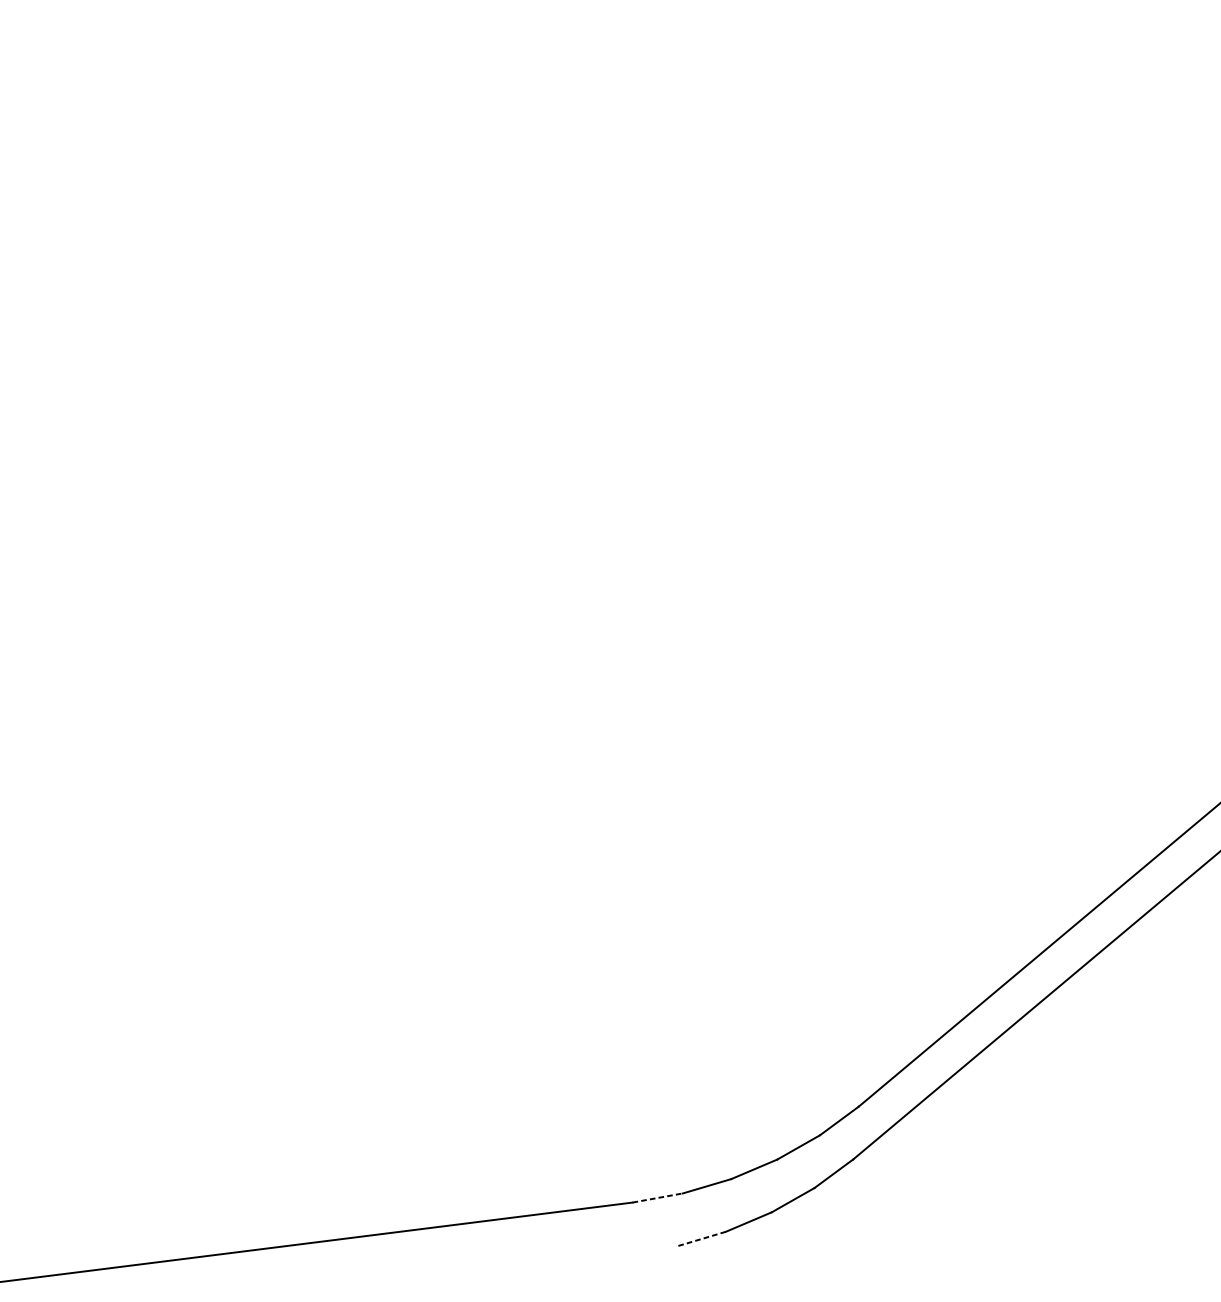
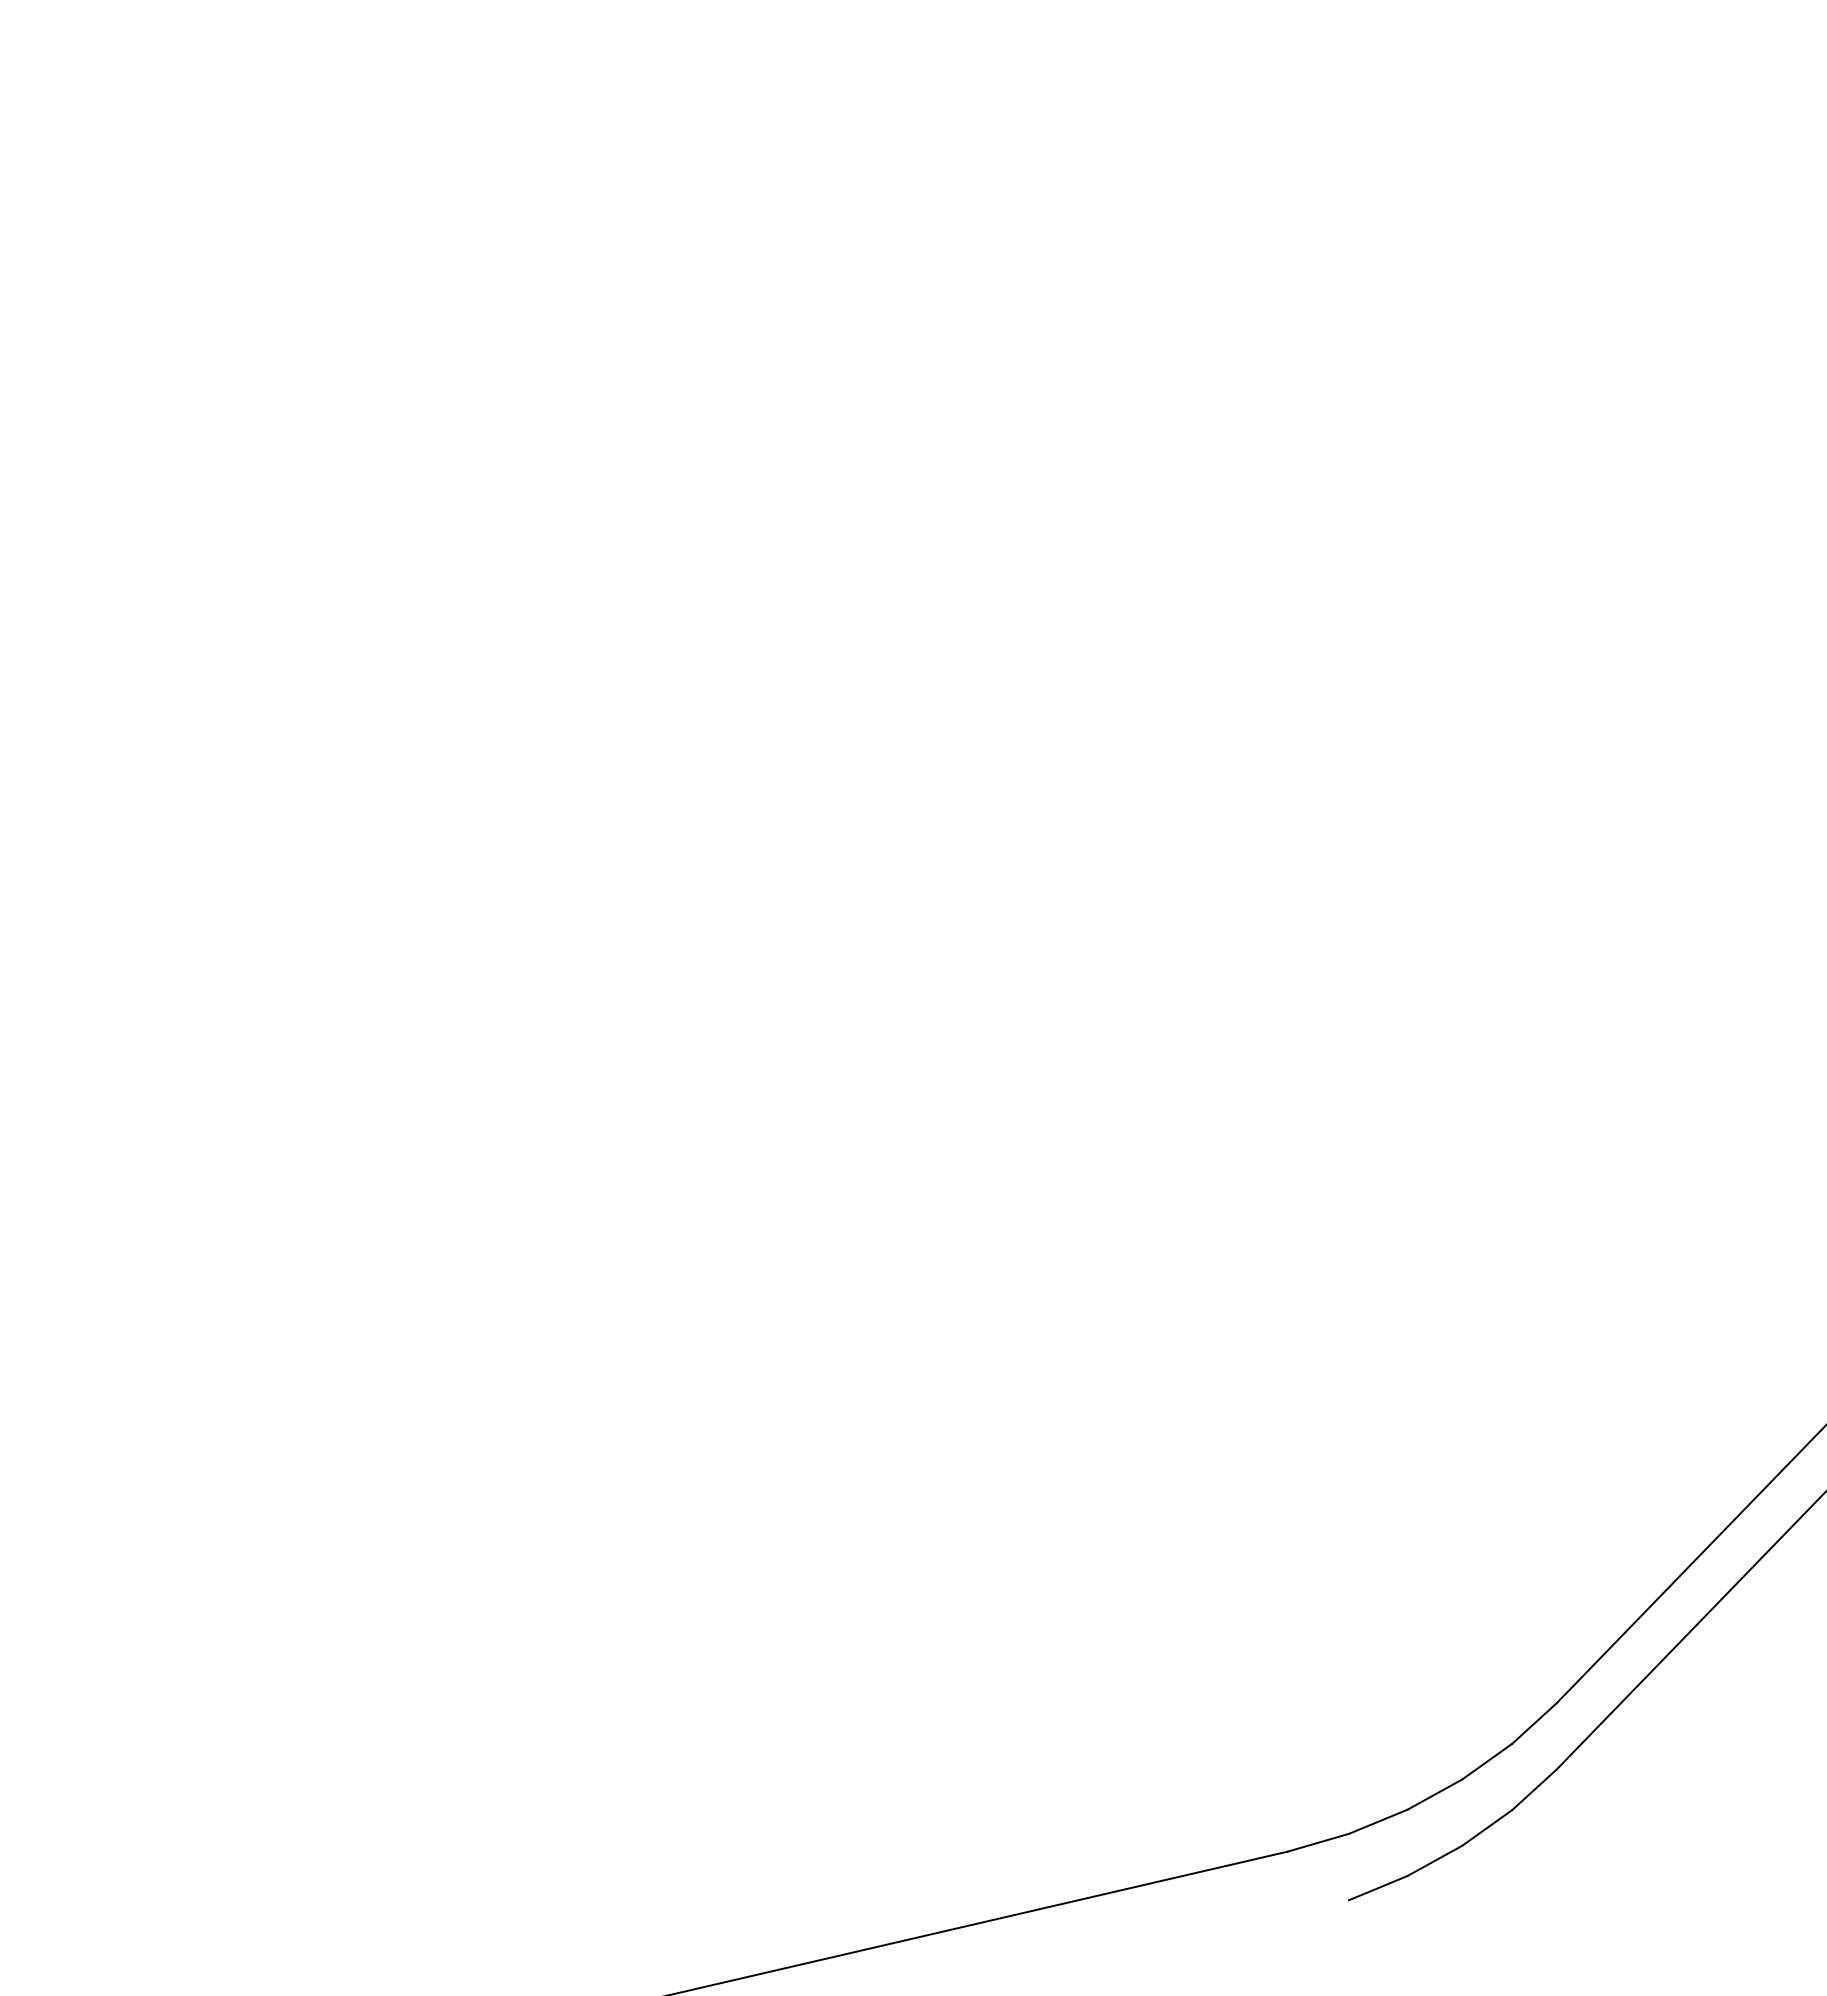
line: (657, 1197) -> (1318, 1842), dashed -> solid
line: (701, 1239) -> (1378, 1888), dashed -> solid

